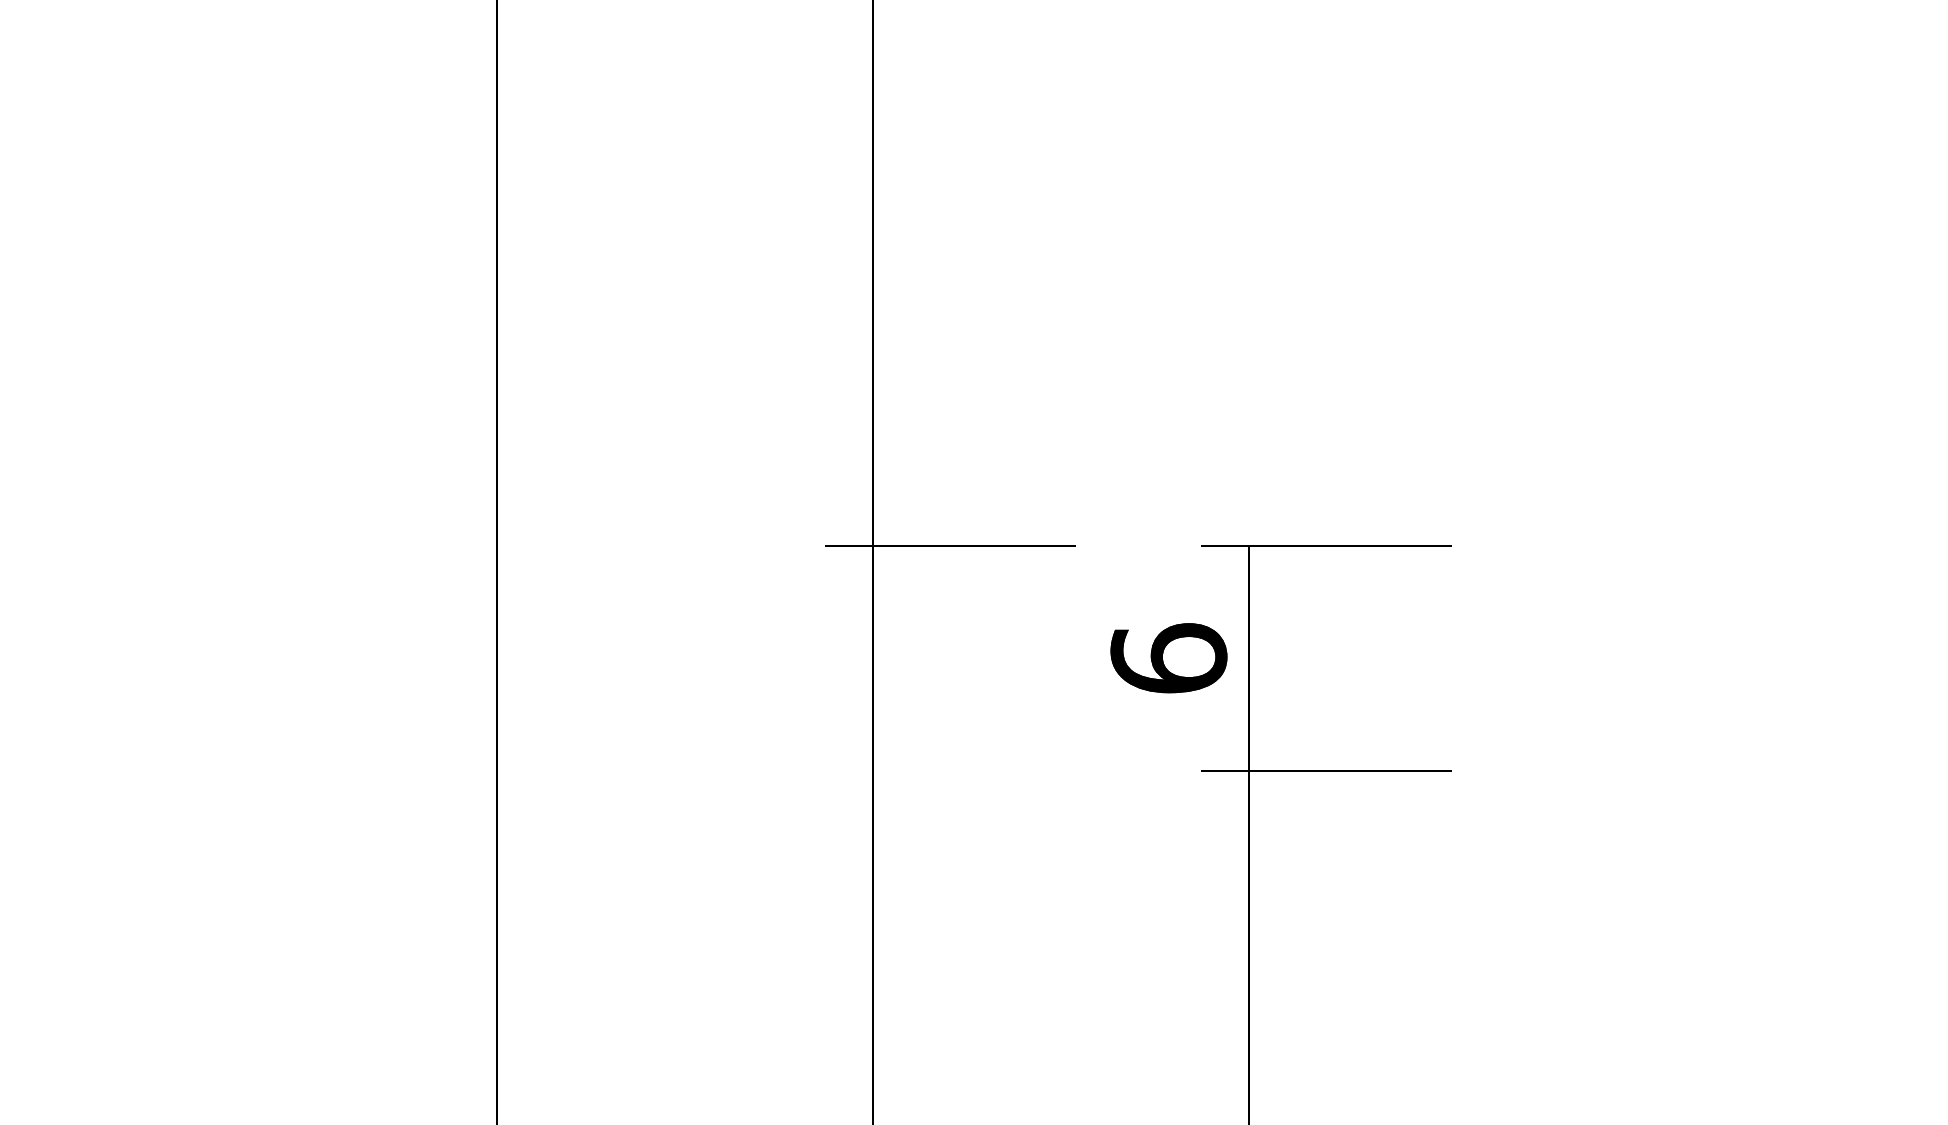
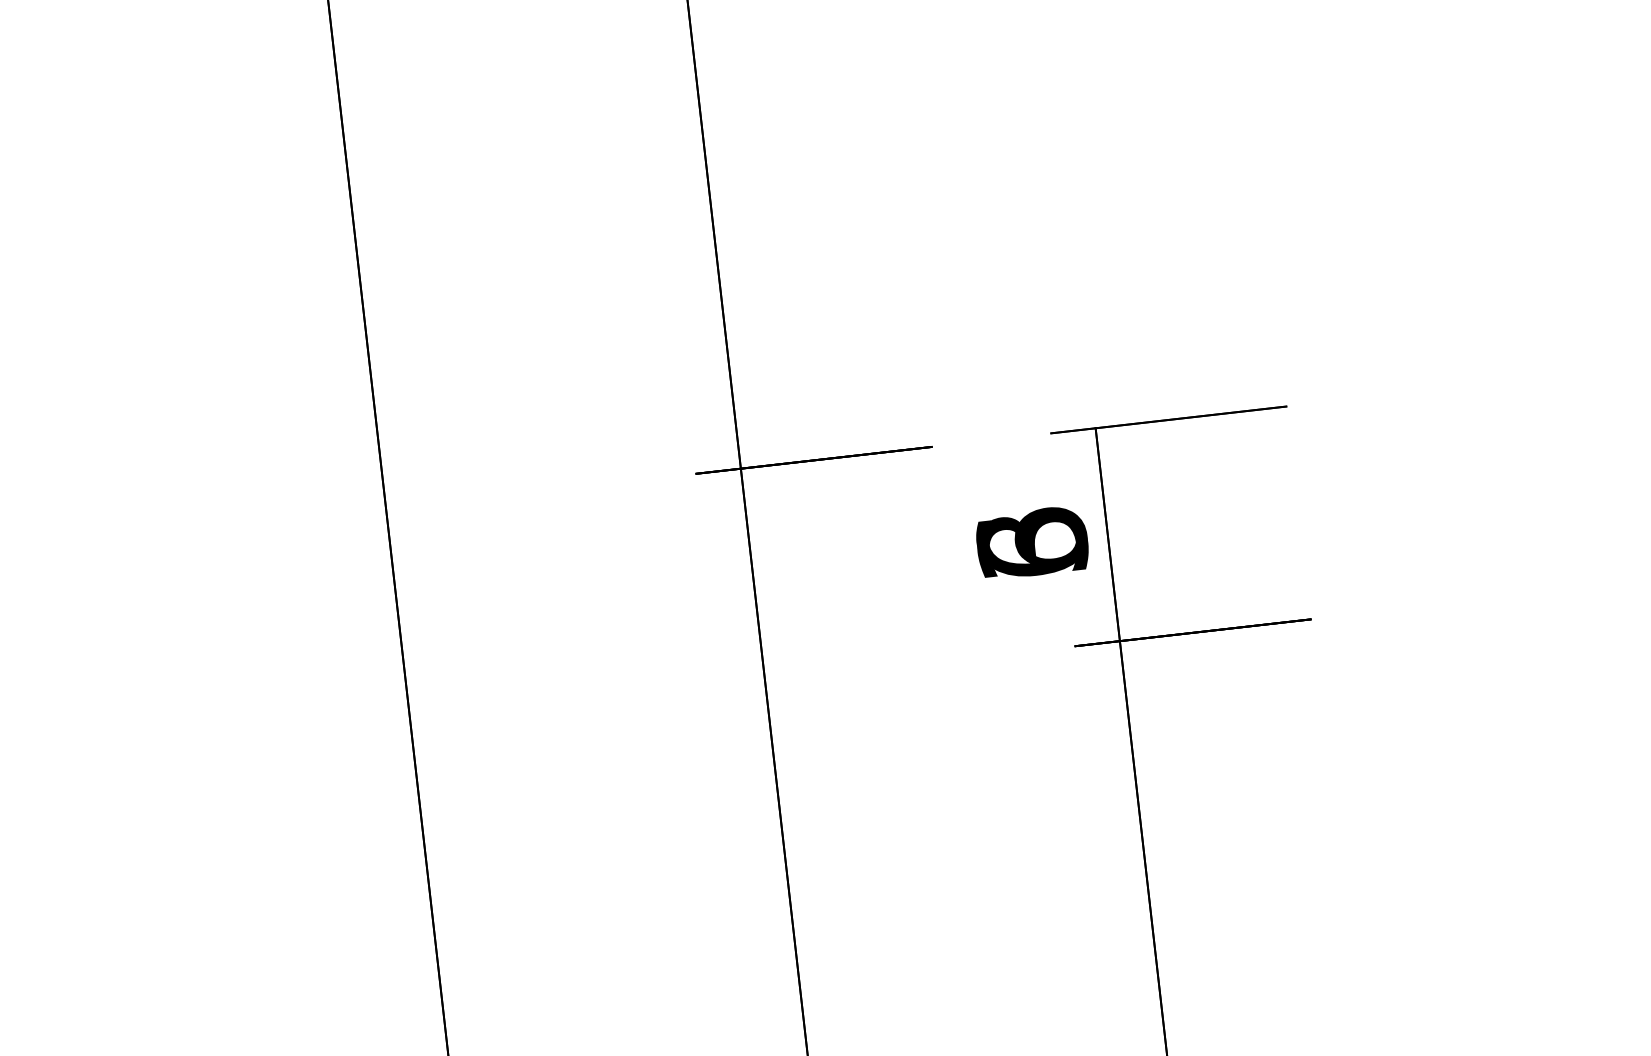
text: (1168, 658) -> (1031, 543), 6 -> 3

